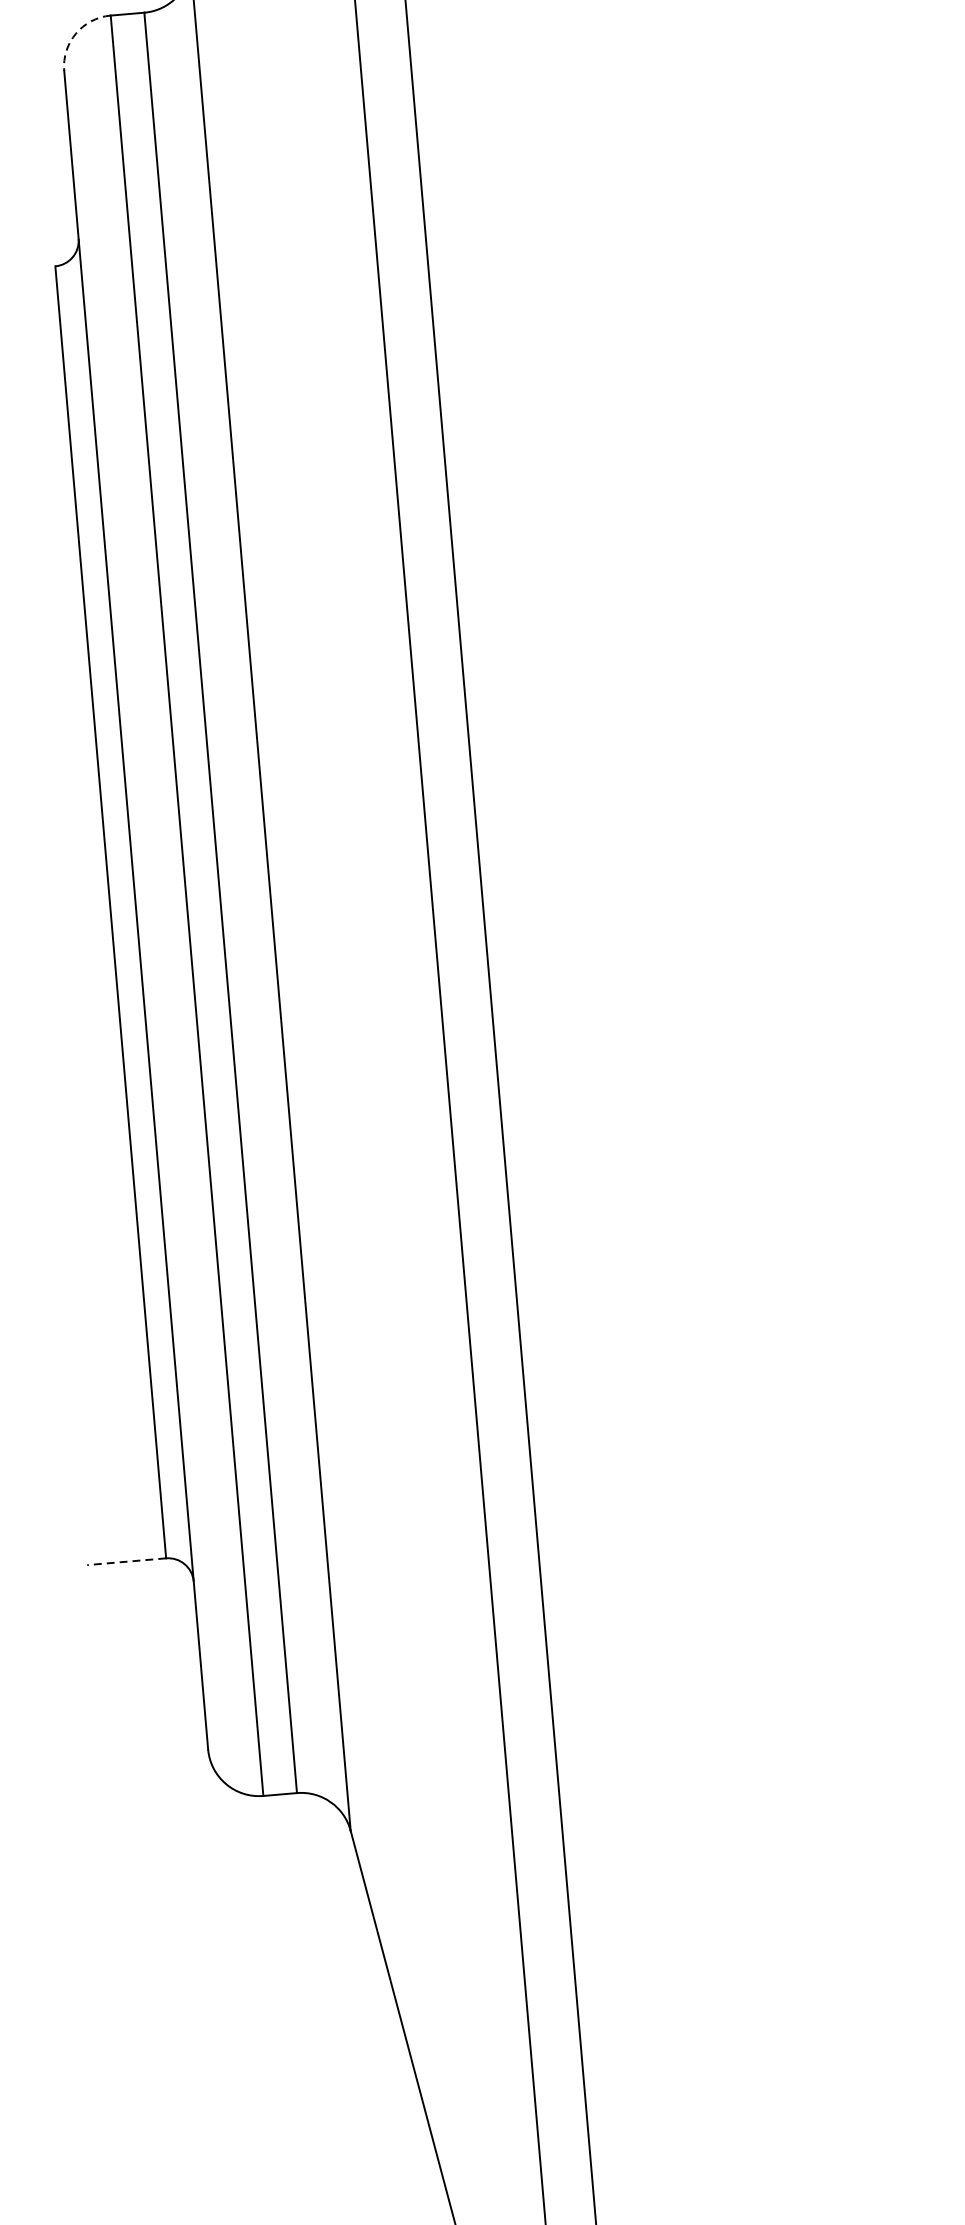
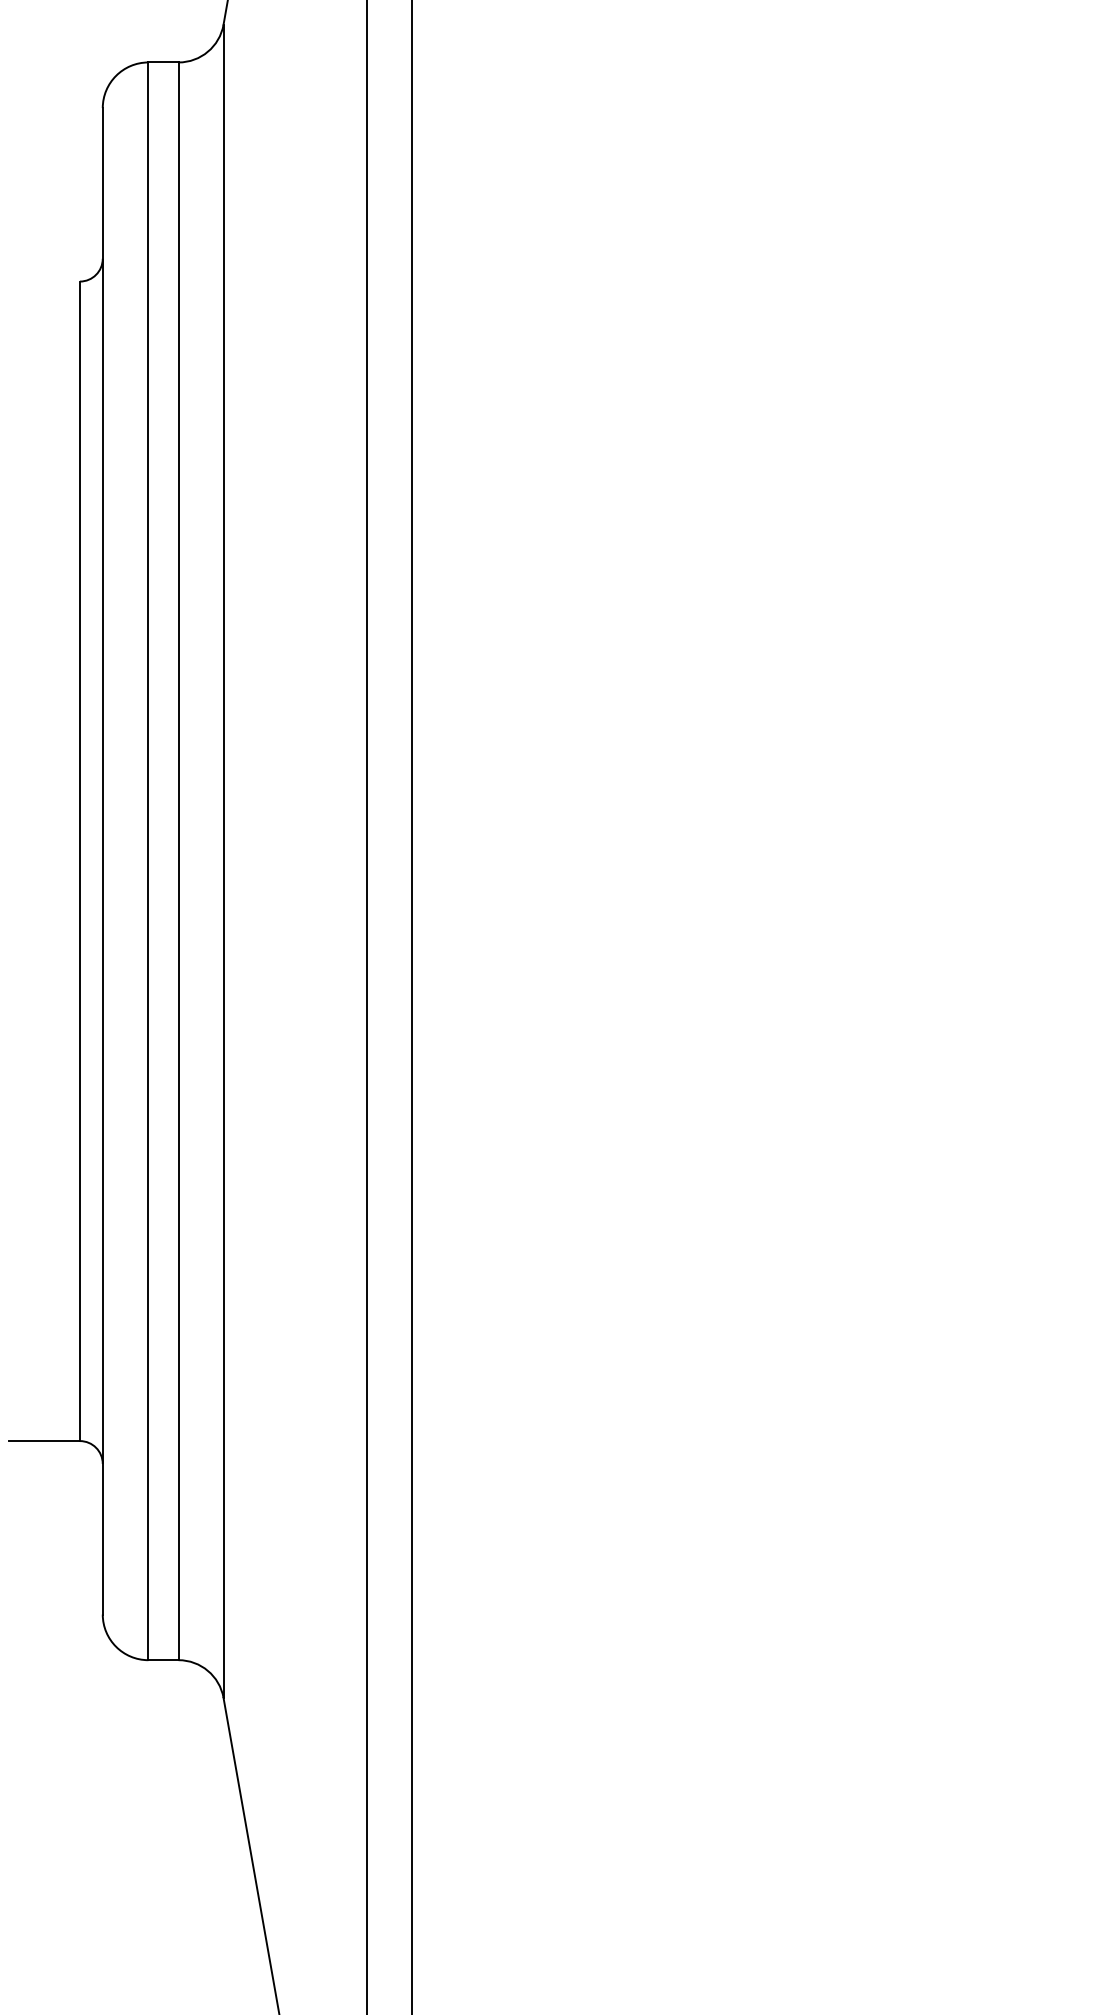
arc: (76, 33) -> (116, 75), dashed -> solid
line: (126, 1562) -> (44, 1441), dashed -> solid

